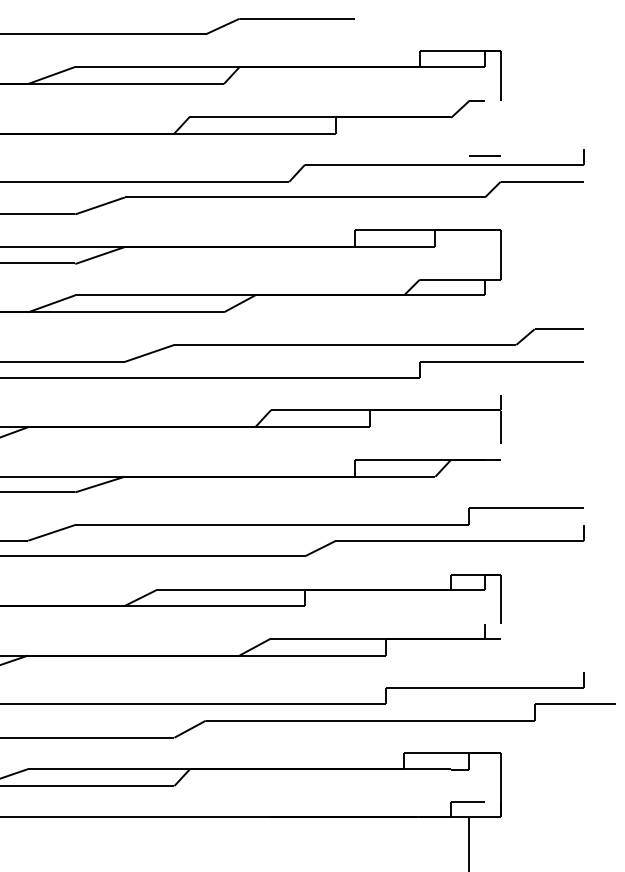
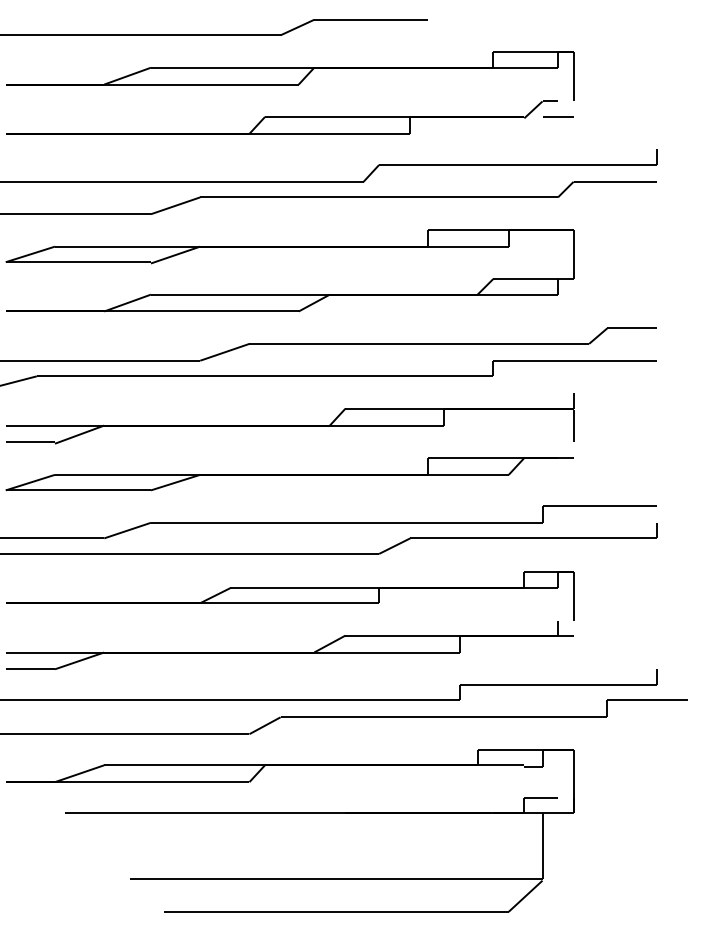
line: (485, 155) -> (558, 116), moved

